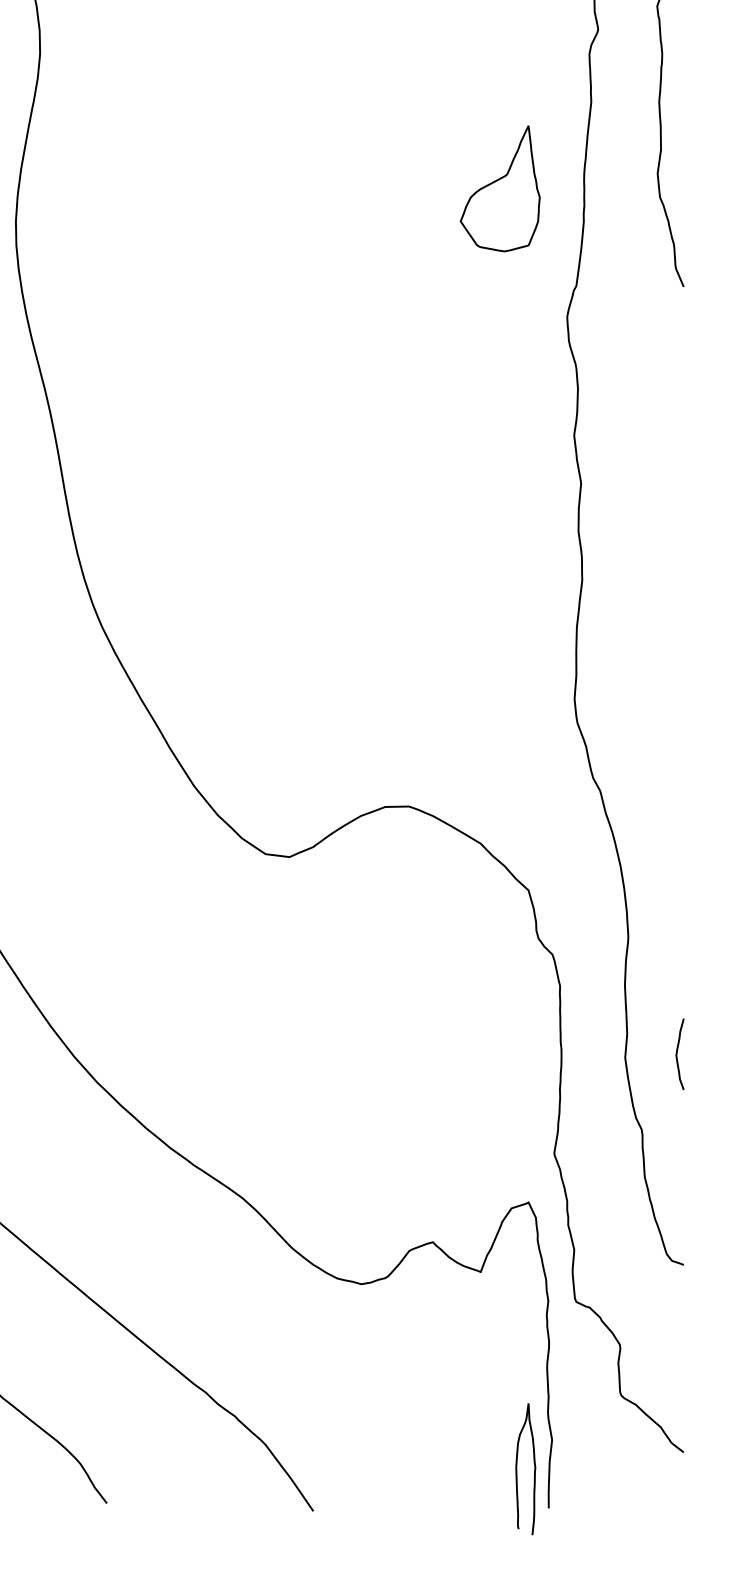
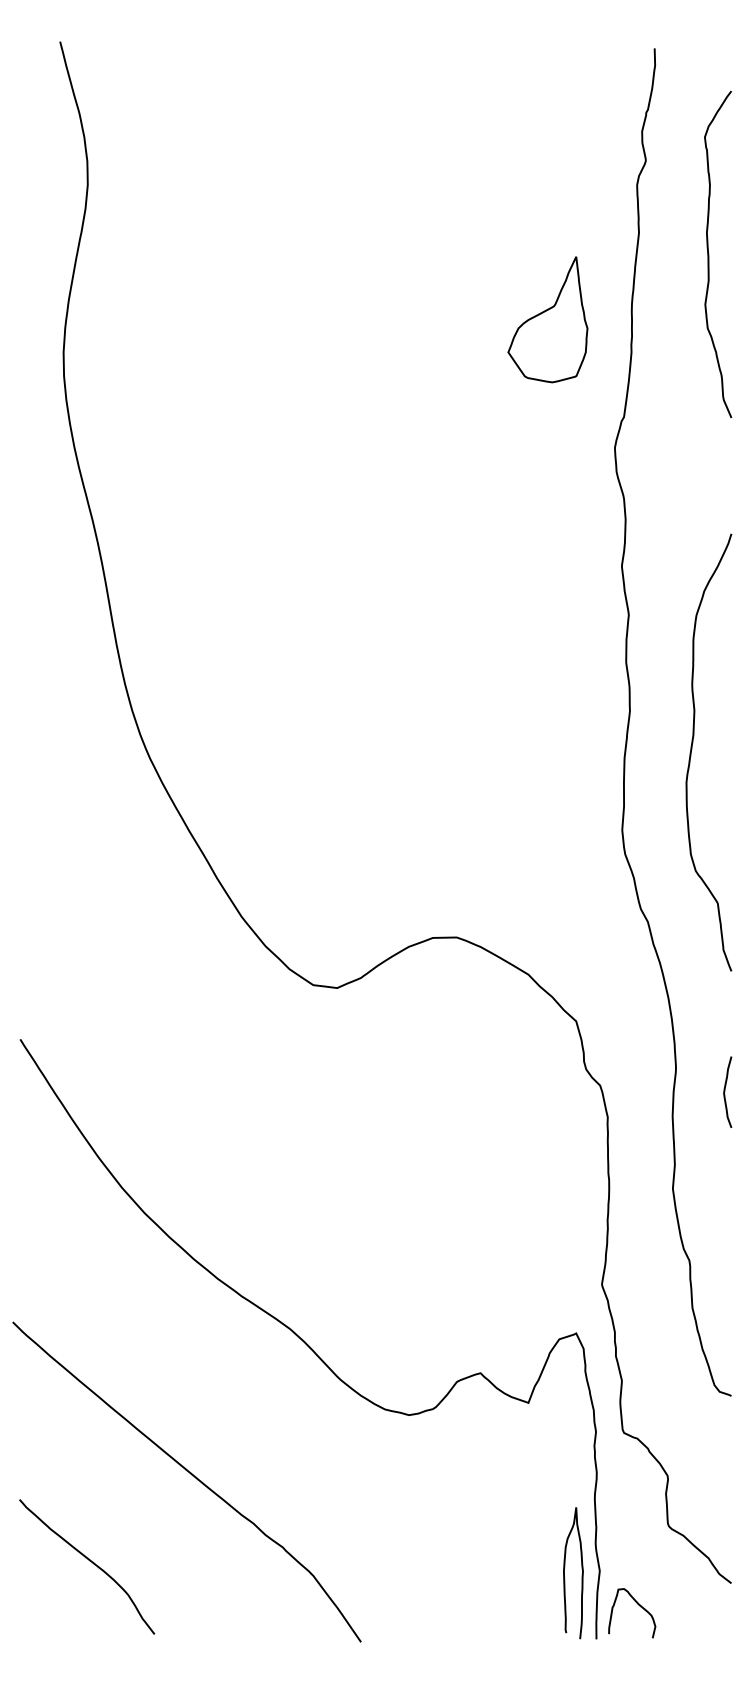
curve: (644, 618) -> (692, 749), added
curve: (677, 1053) -> (725, 1091), moved
curve: (533, 1470) -> (581, 1574), moved
curve: (591, 1475) -> (639, 1606), added

